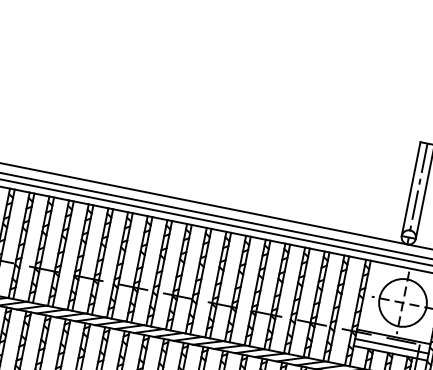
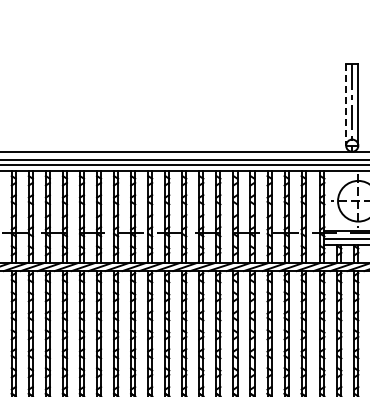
line: (411, 189) -> (346, 105), solid -> dashed

